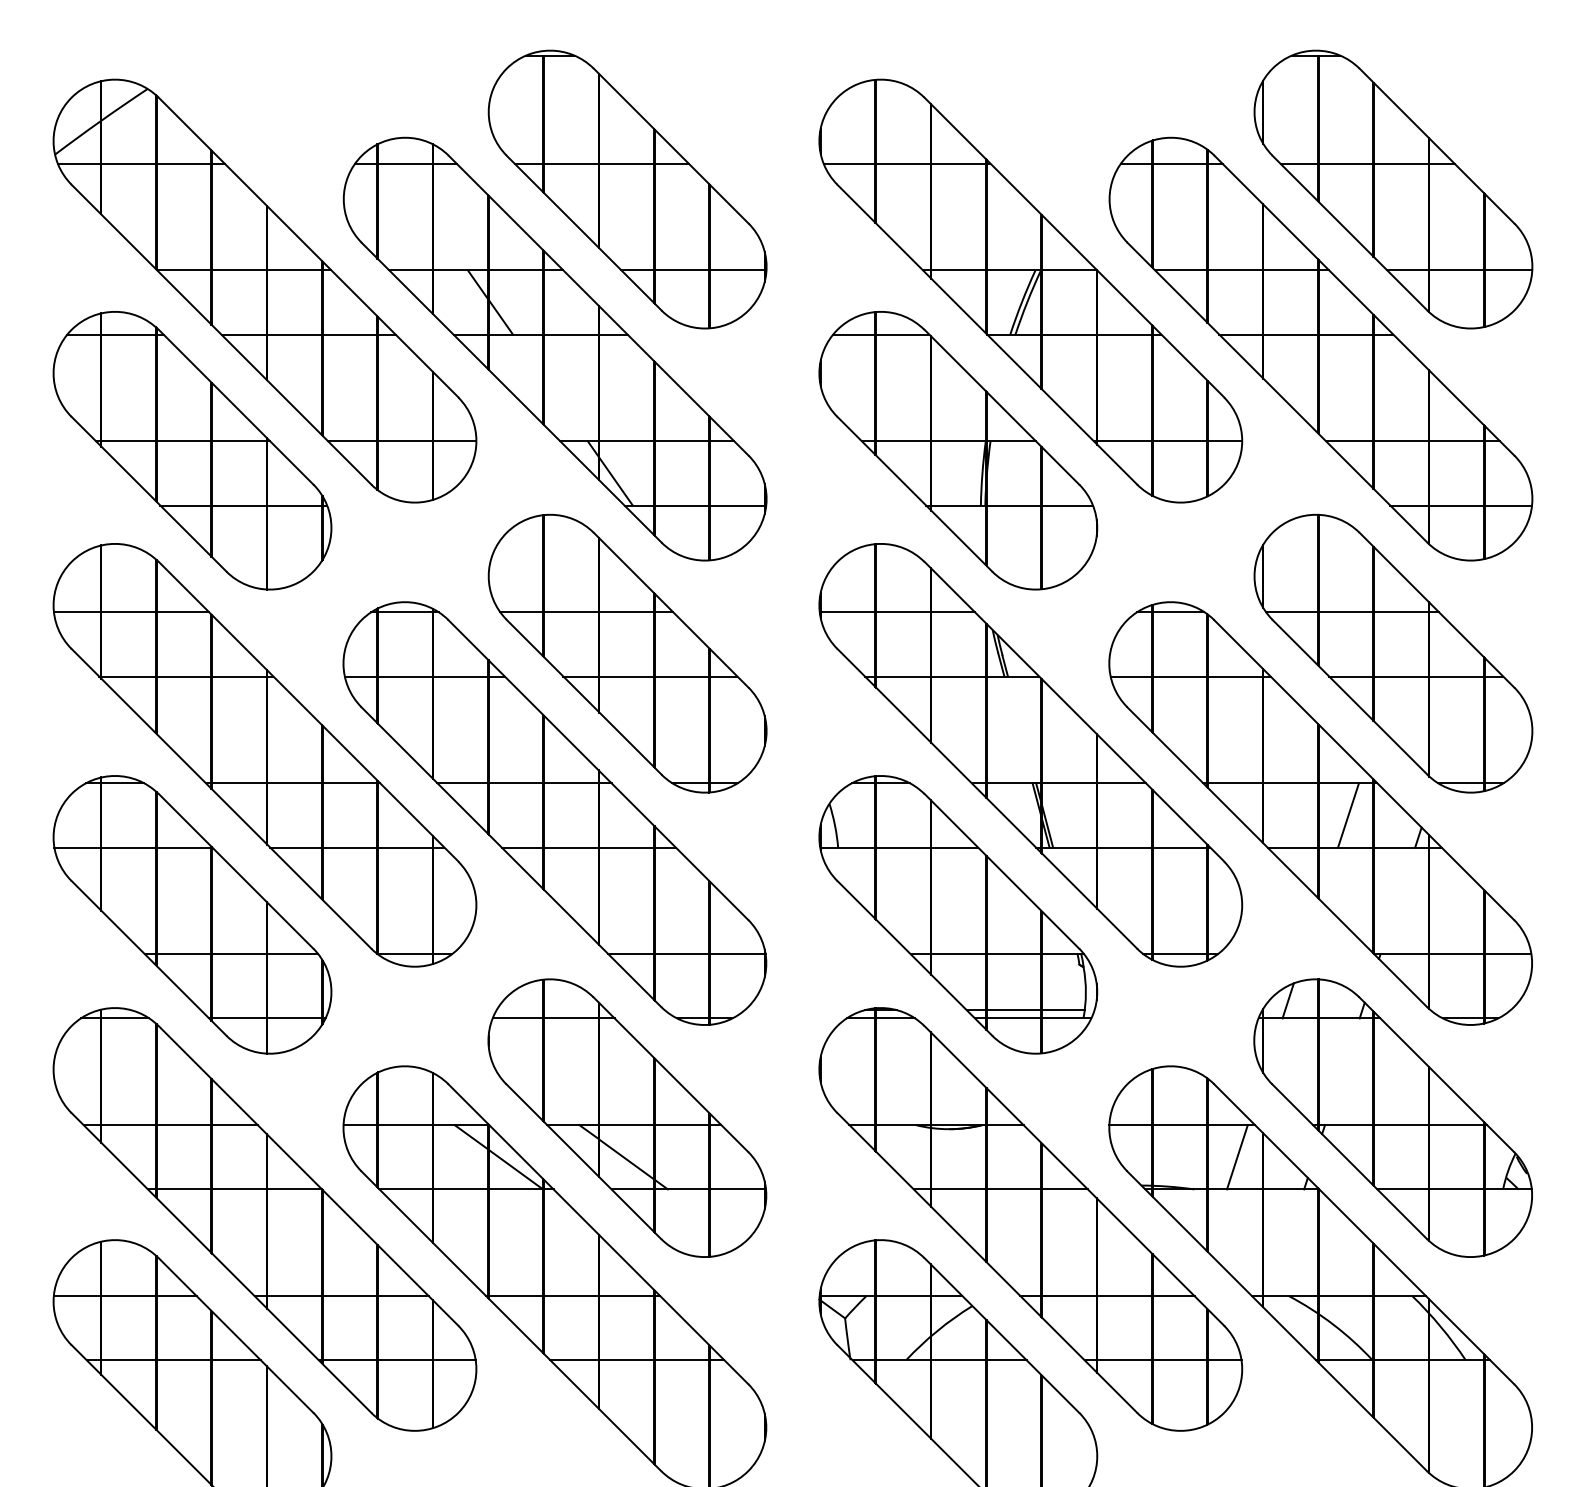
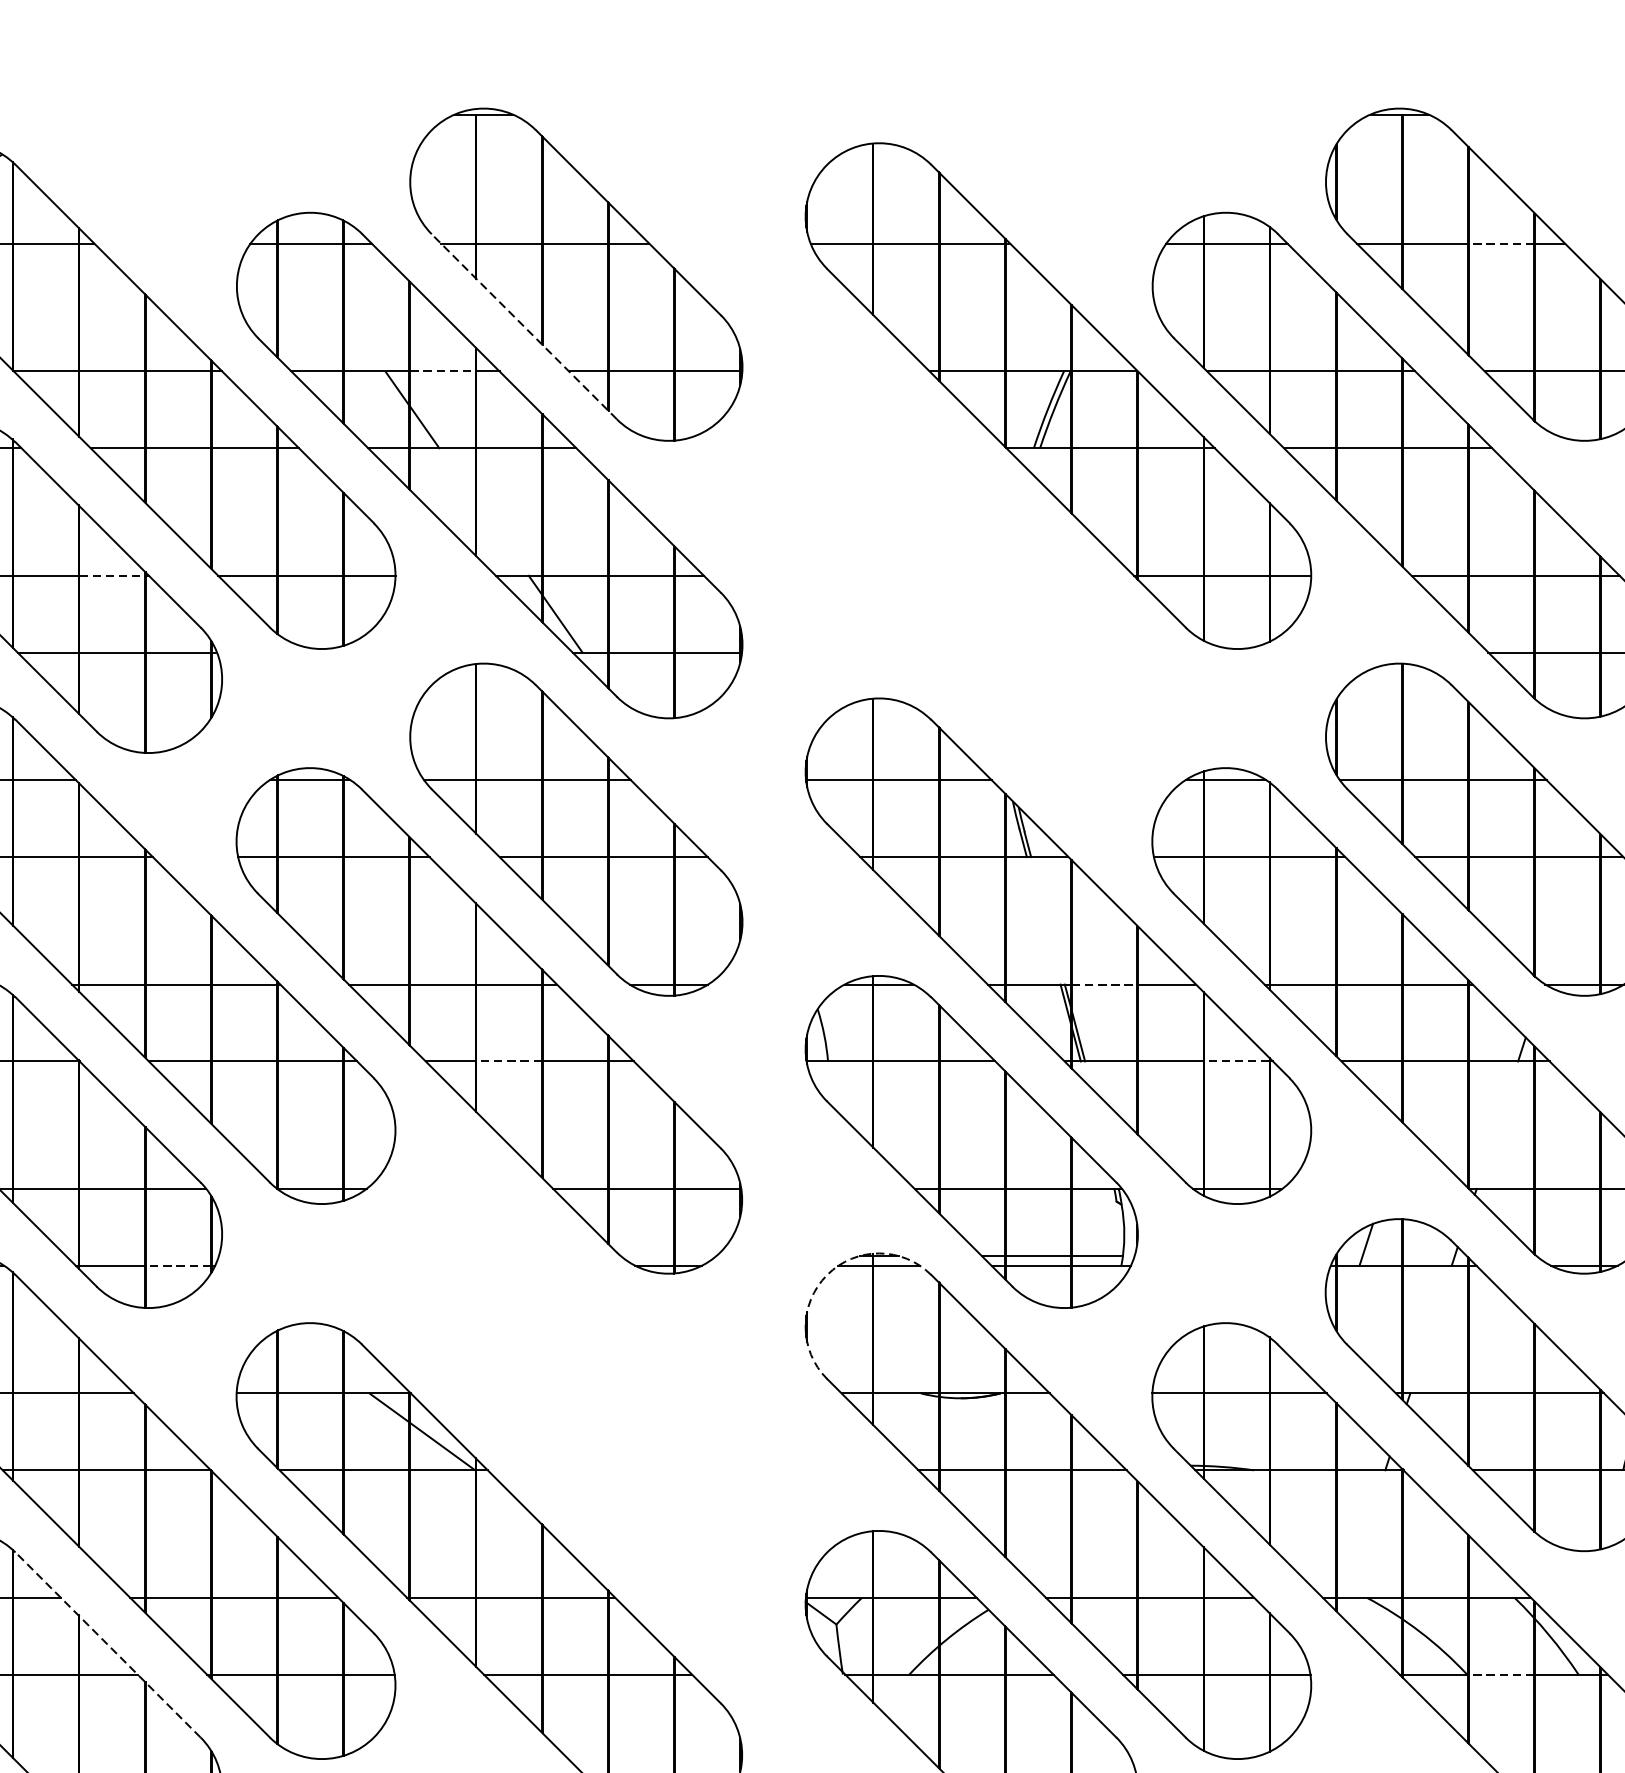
line: (1400, 163) -> (1500, 243), solid -> dashed
line: (583, 232) -> (523, 326), solid -> dashed
line: (516, 270) -> (443, 371), solid -> dashed
line: (239, 441) -> (112, 575), solid -> dashed
part: (958, 450) -> (971, 586), removed
line: (1069, 783) -> (1104, 984), solid -> dashed
line: (1348, 815) -> (1438, 1023), removed
line: (570, 847) -> (508, 1061), solid -> dashed
line: (1179, 847) -> (1236, 1061), solid -> dashed
line: (294, 1018) -> (177, 1265), solid -> dashed
arc: (837, 1026) -> (827, 1275), solid -> dashed
part: (627, 1117) -> (576, 1384), removed
line: (1237, 1157) -> (1305, 1432), removed
line: (235, 1335) -> (107, 1645), solid -> dashed
line: (1400, 1360) -> (1500, 1674), solid -> dashed

